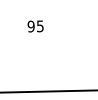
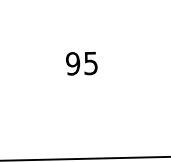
text: (35, 26) -> (81, 63), moved

